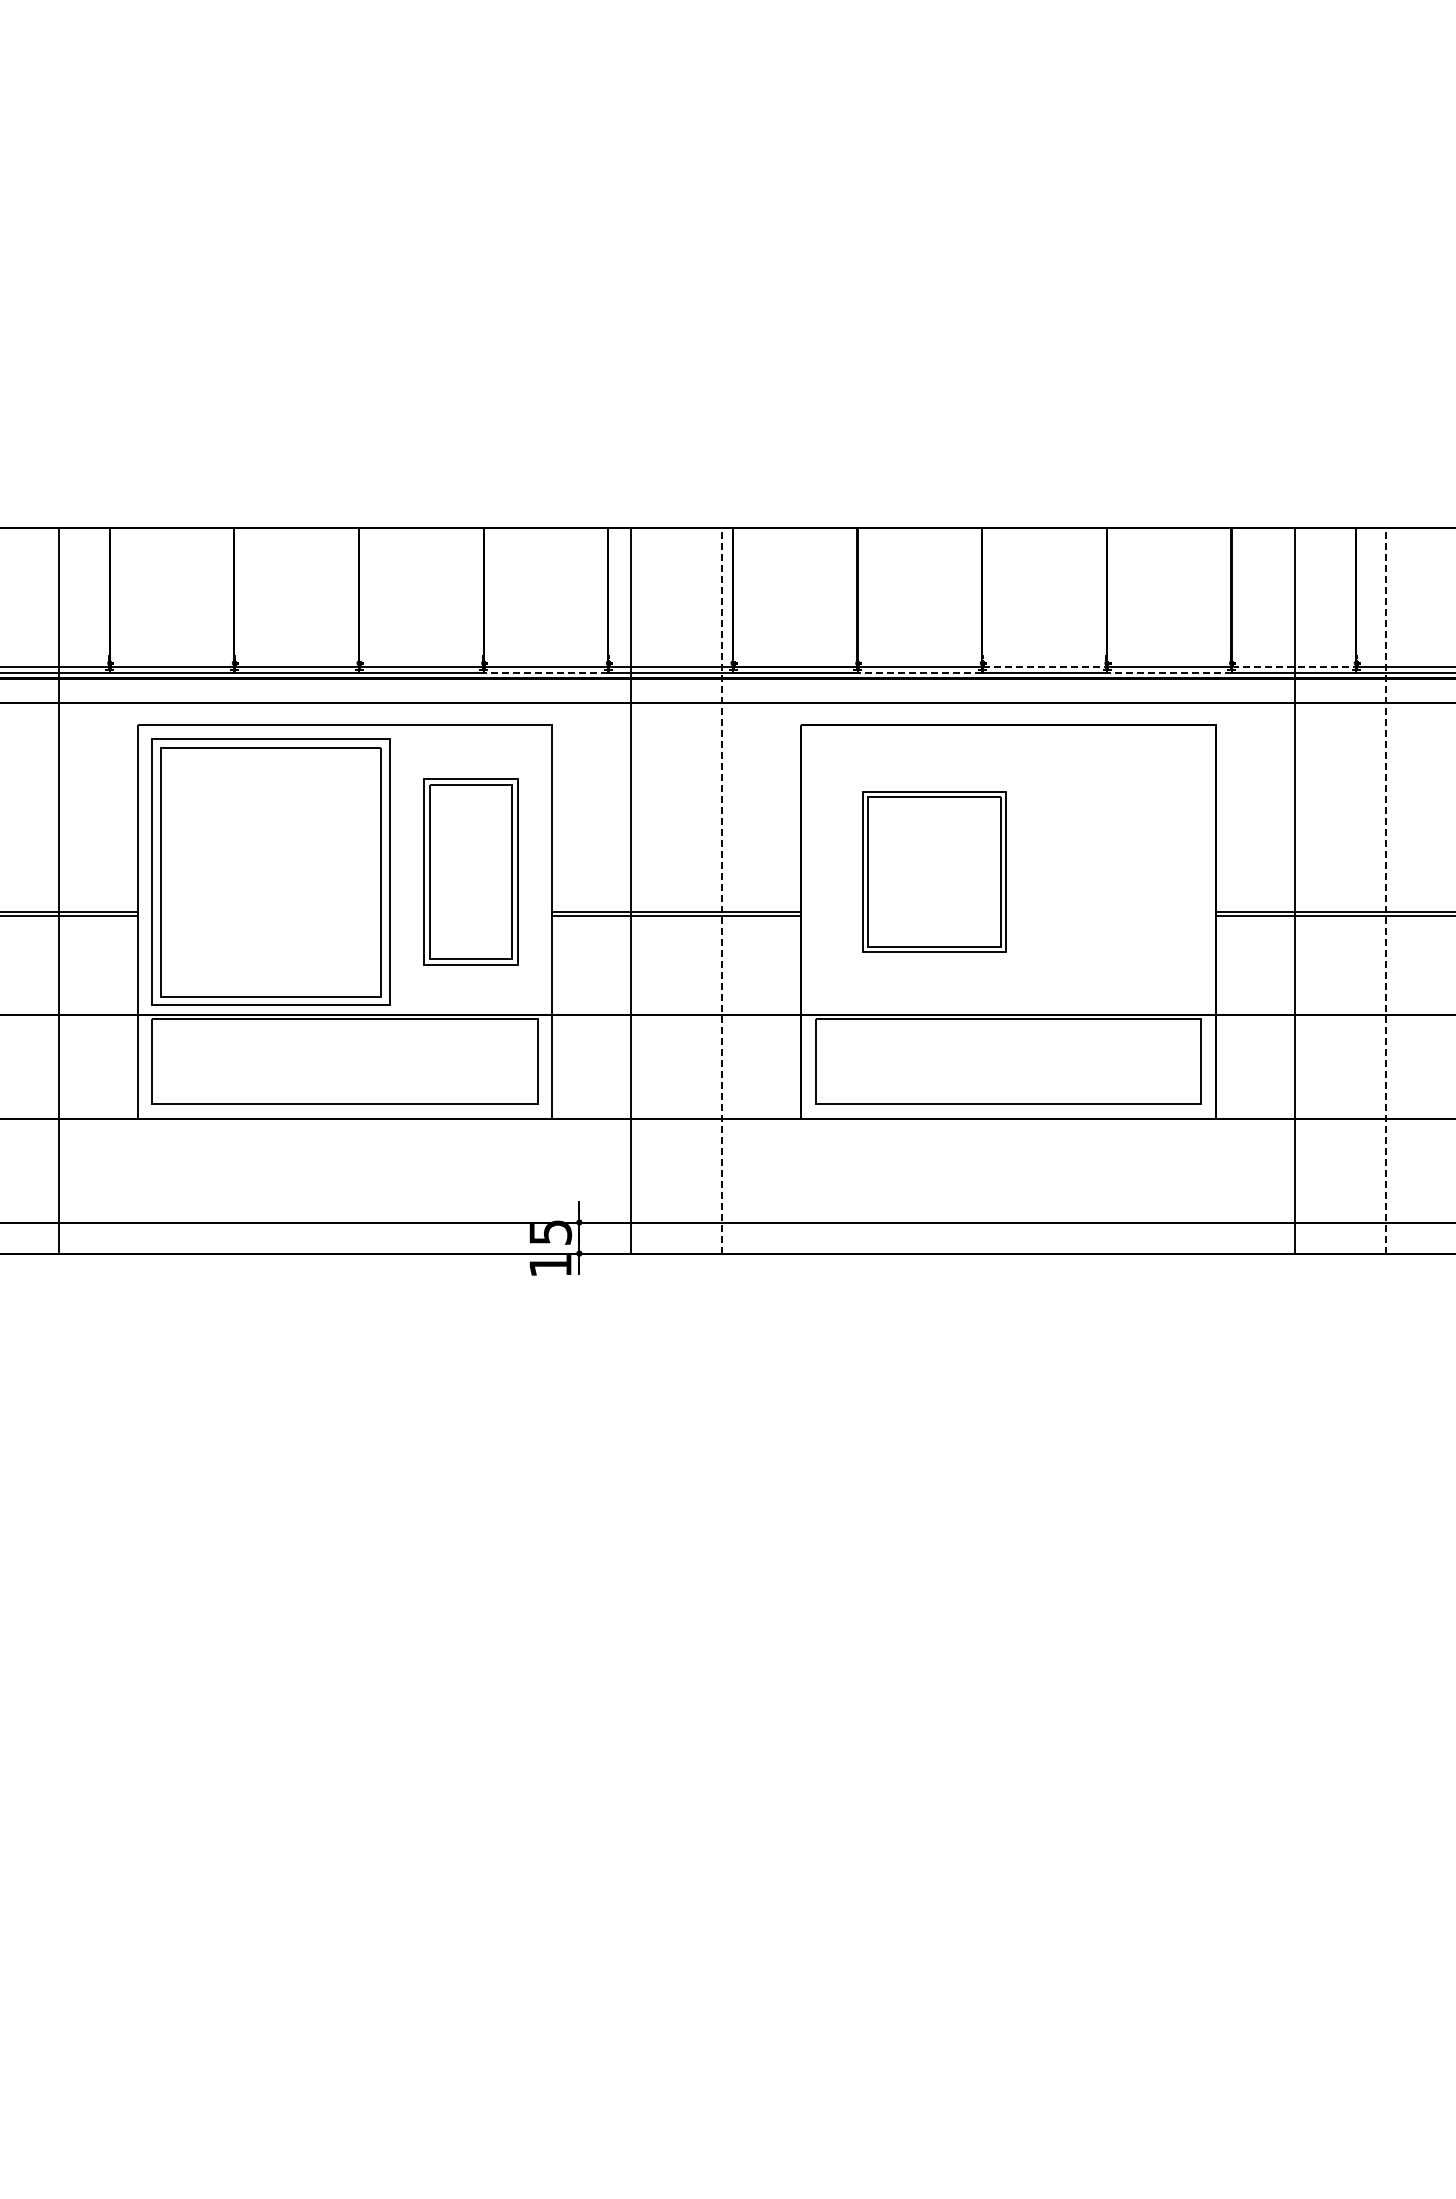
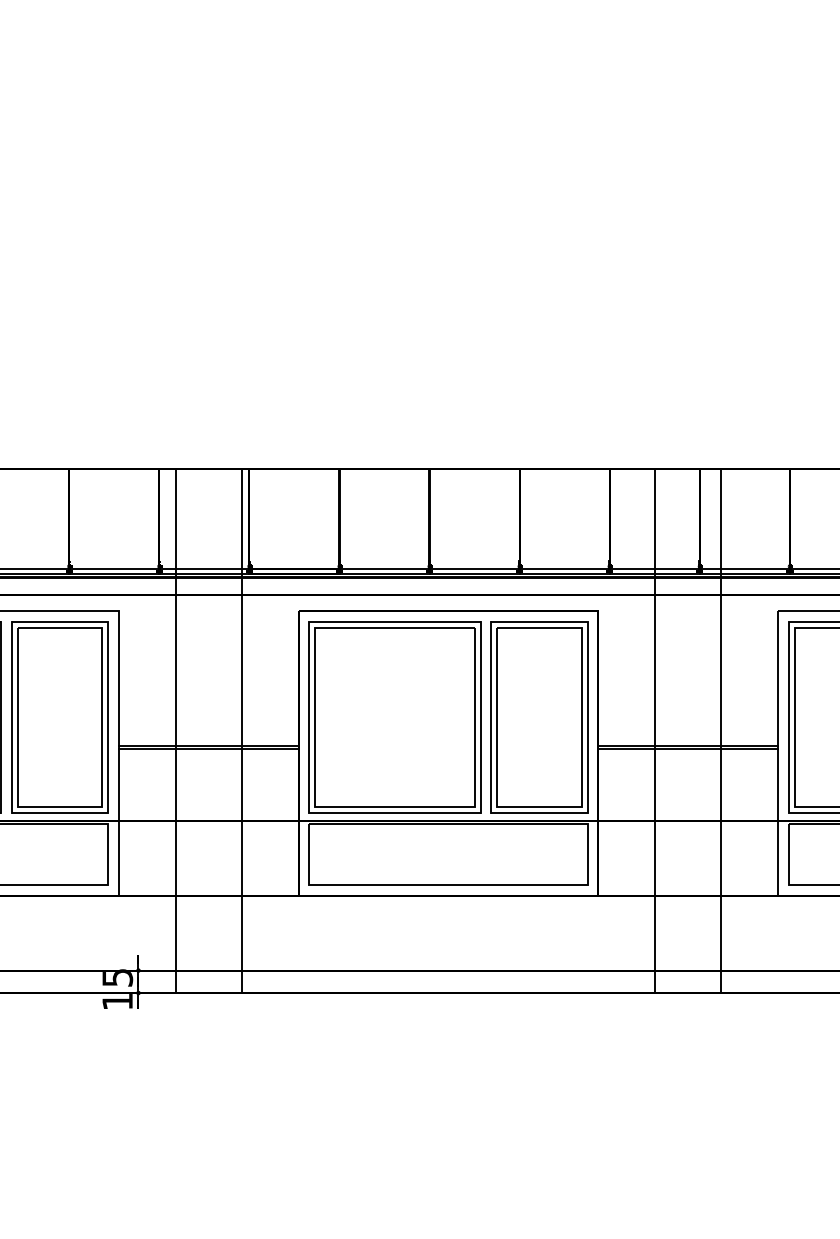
line: (1044, 666) -> (474, 568), dashed -> solid
line: (1294, 666) -> (655, 568), dashed -> solid
line: (545, 673) -> (113, 573), dashed -> solid
line: (919, 673) -> (384, 573), dashed -> solid
line: (1168, 673) -> (564, 573), dashed -> solid
part: (470, 871) -> (59, 716), size x1.43
part: (934, 871) -> (395, 716), size x1.67
part: (1134, 871) -> (539, 716), added
line: (722, 890) -> (241, 730), dashed -> solid
line: (1385, 890) -> (720, 730), dashed -> solid

